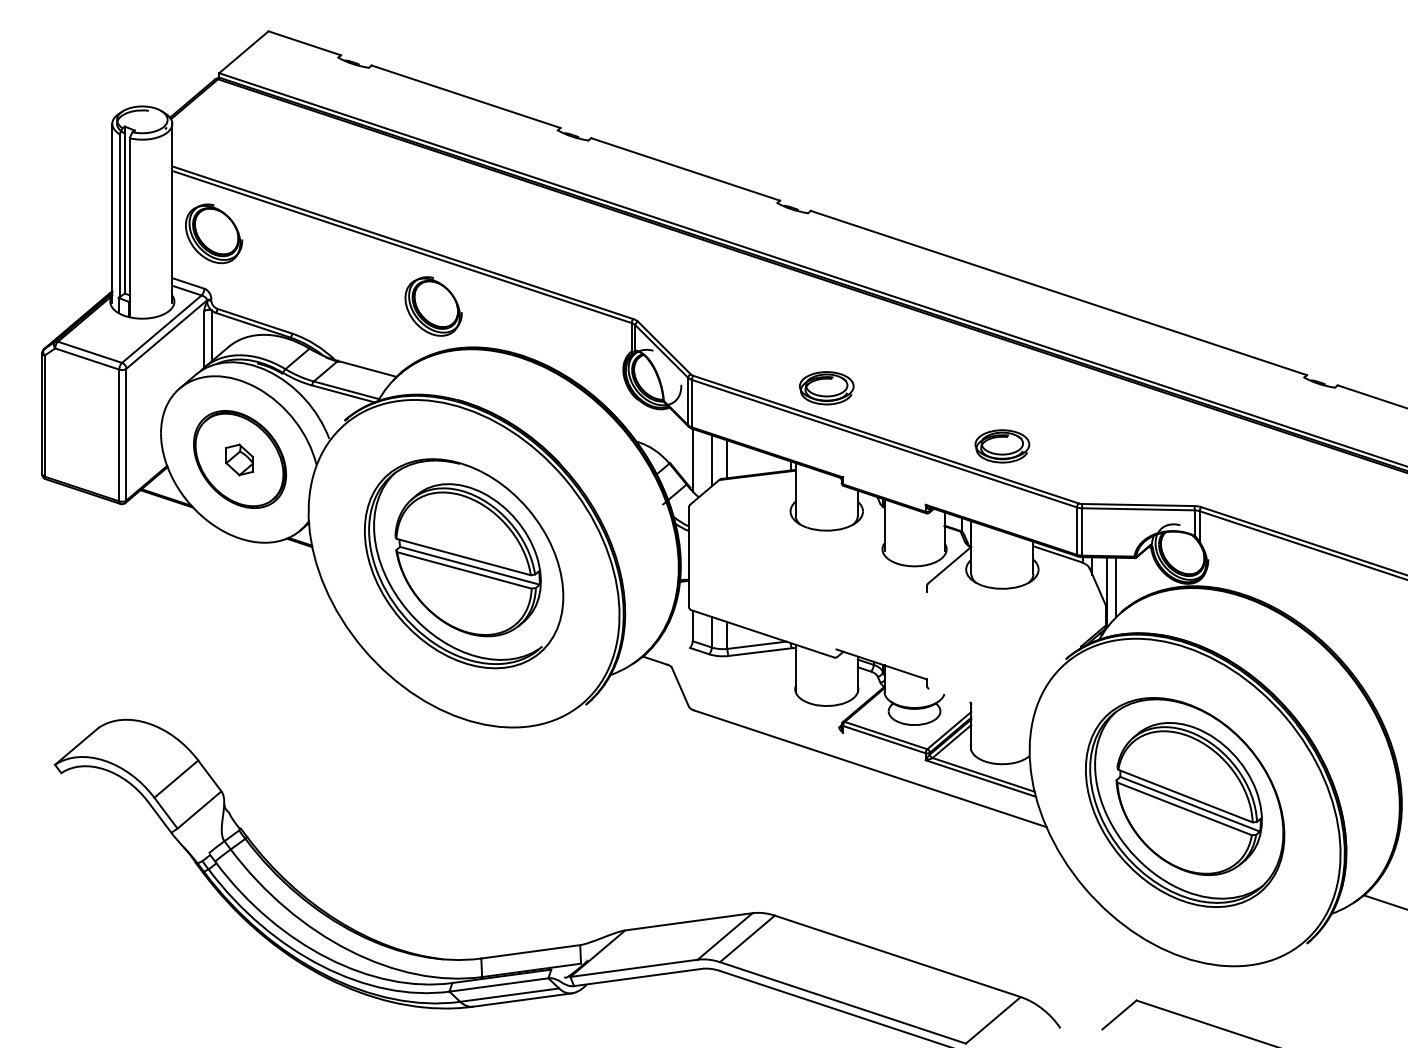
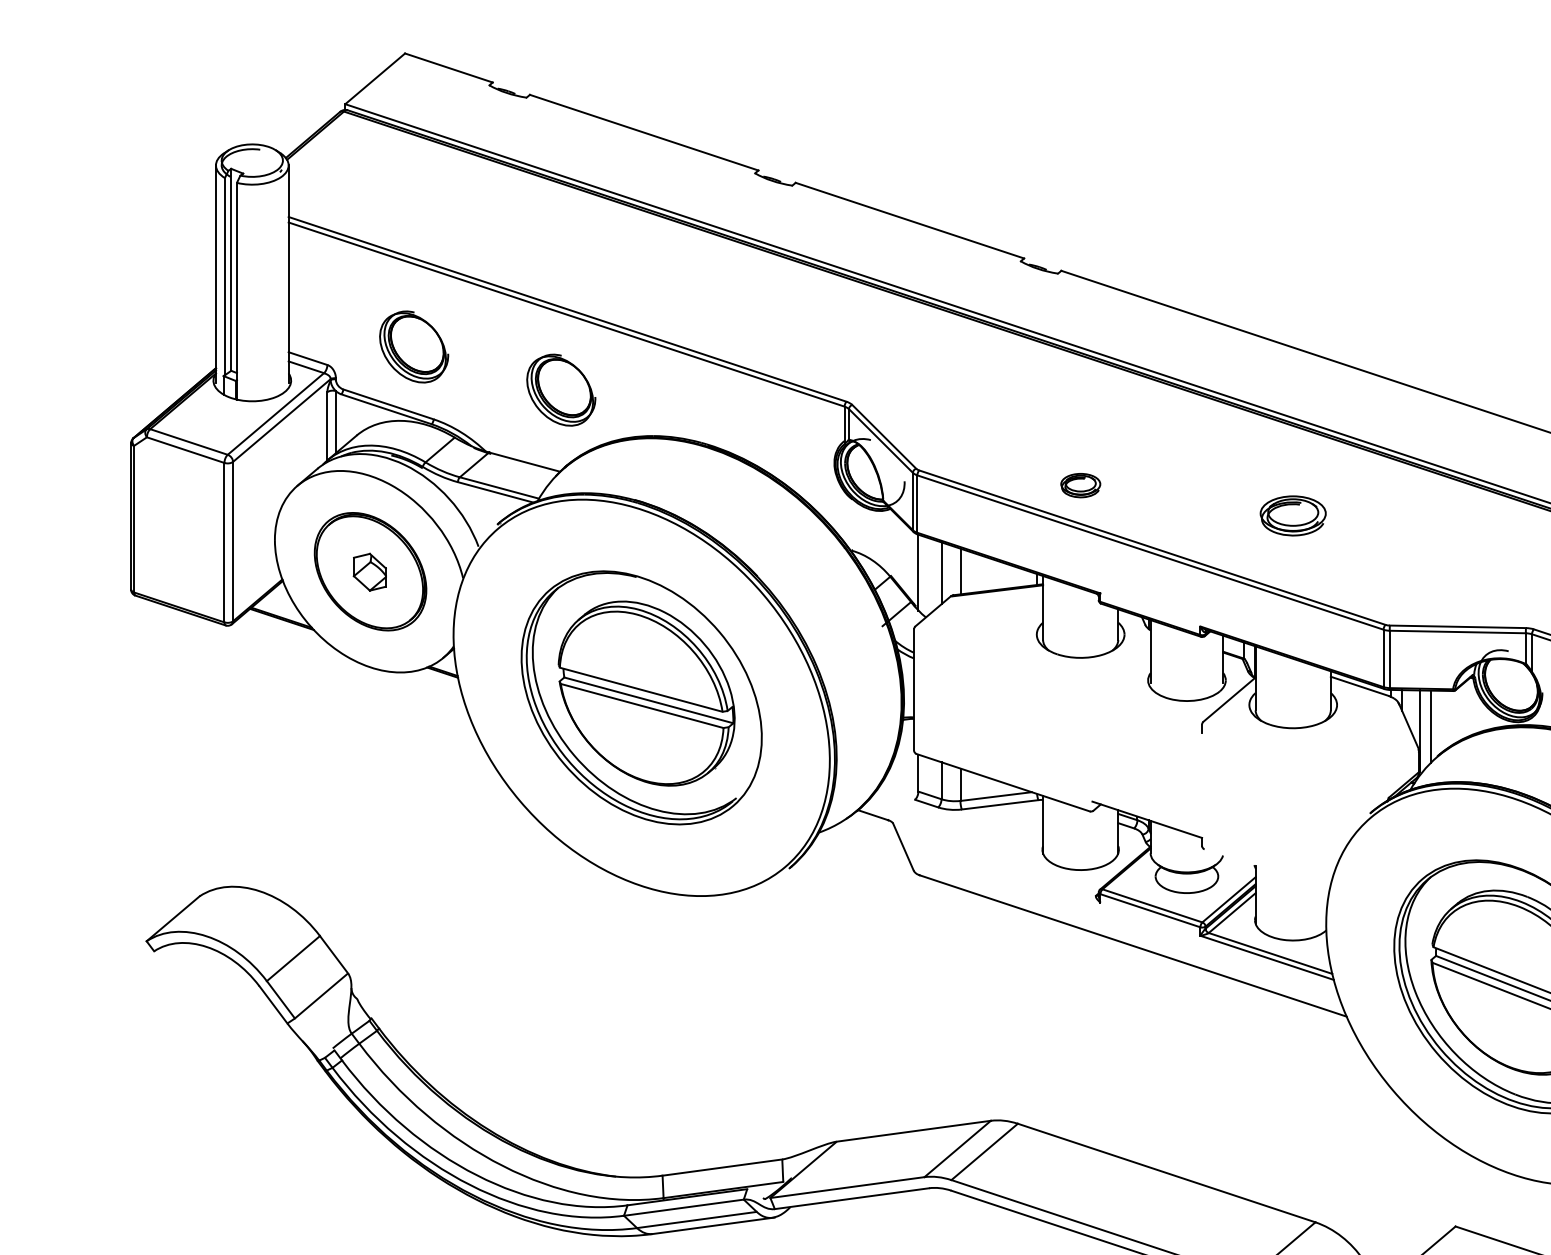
part: (214, 233) -> (414, 346), moved
part: (433, 306) -> (561, 390), moved
part: (826, 388) -> (1080, 485), size x0.6
part: (1002, 446) -> (1293, 516), moved

